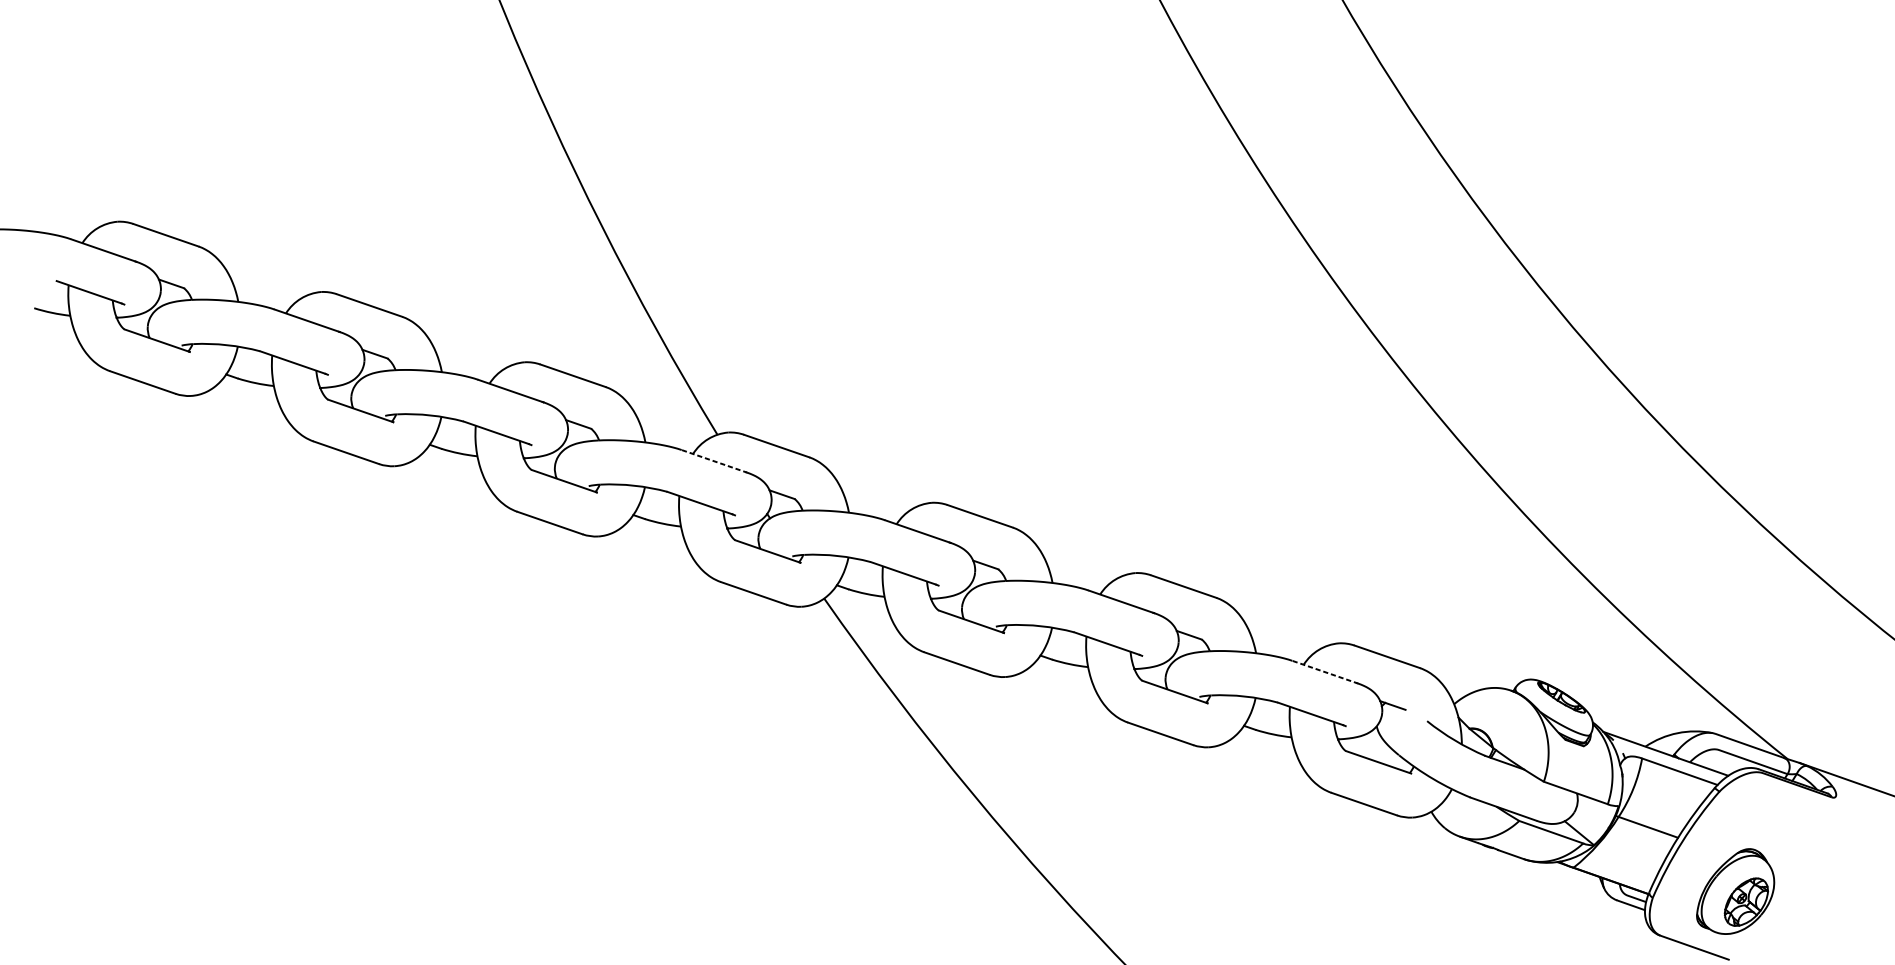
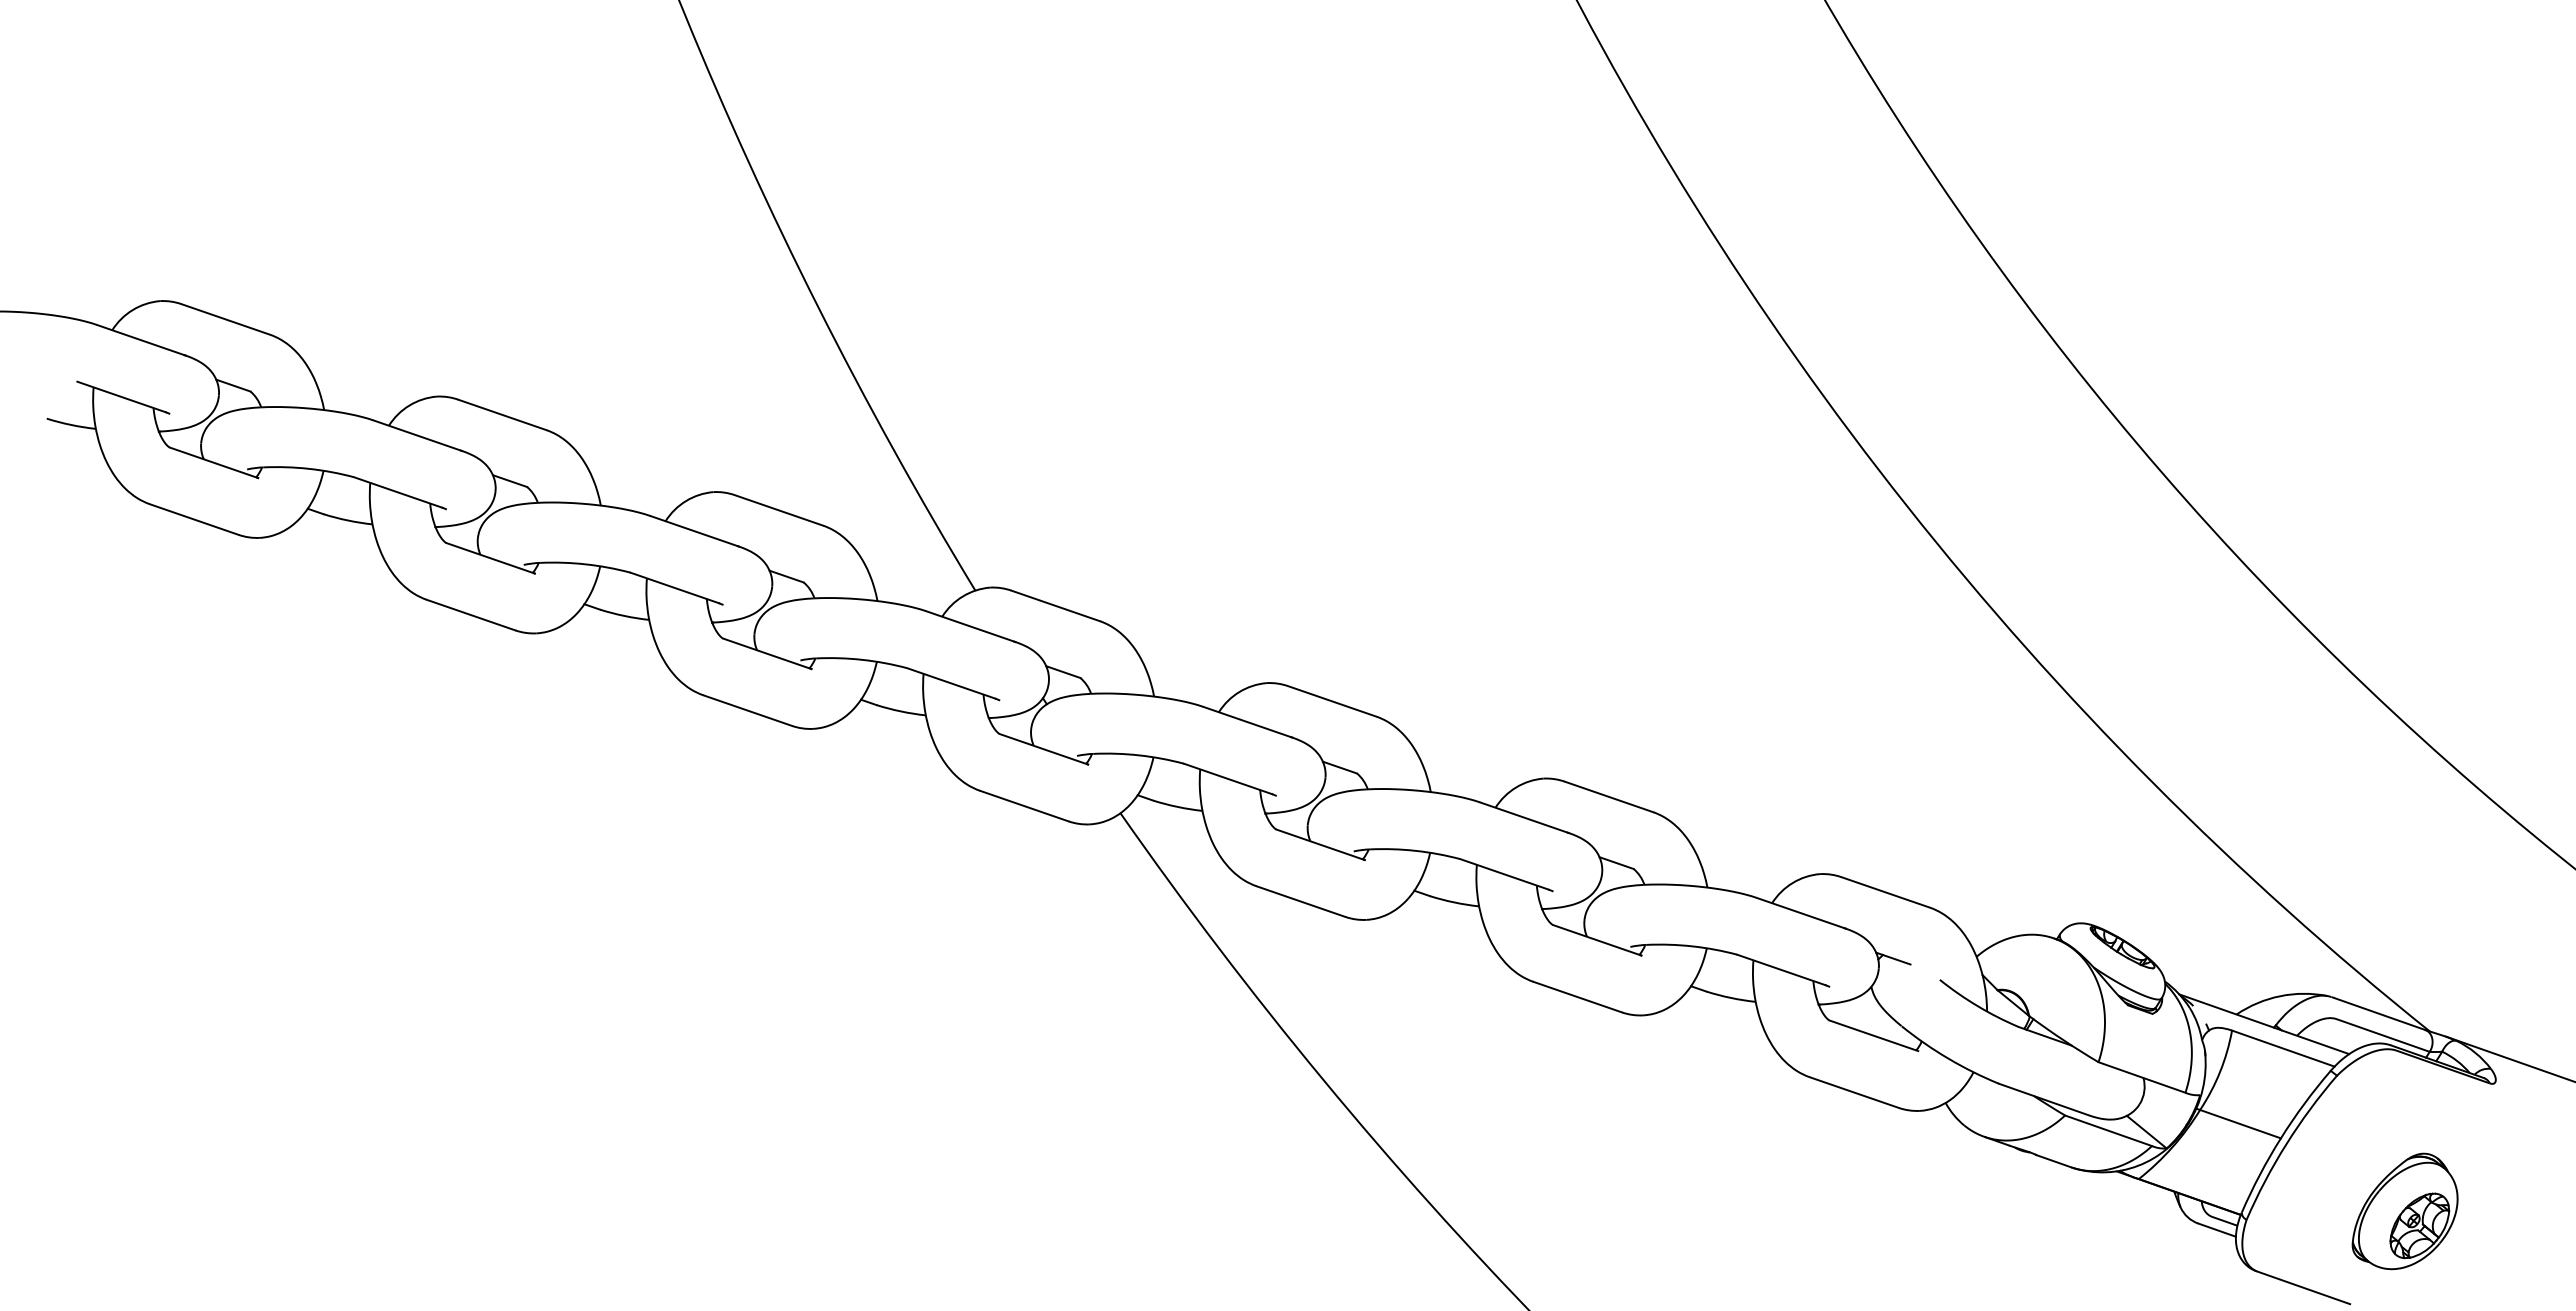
line: (714, 461) -> (971, 626), dashed -> solid
line: (1325, 672) -> (1801, 913), dashed -> solid
part: (1735, 891) -> (2404, 1211), moved

